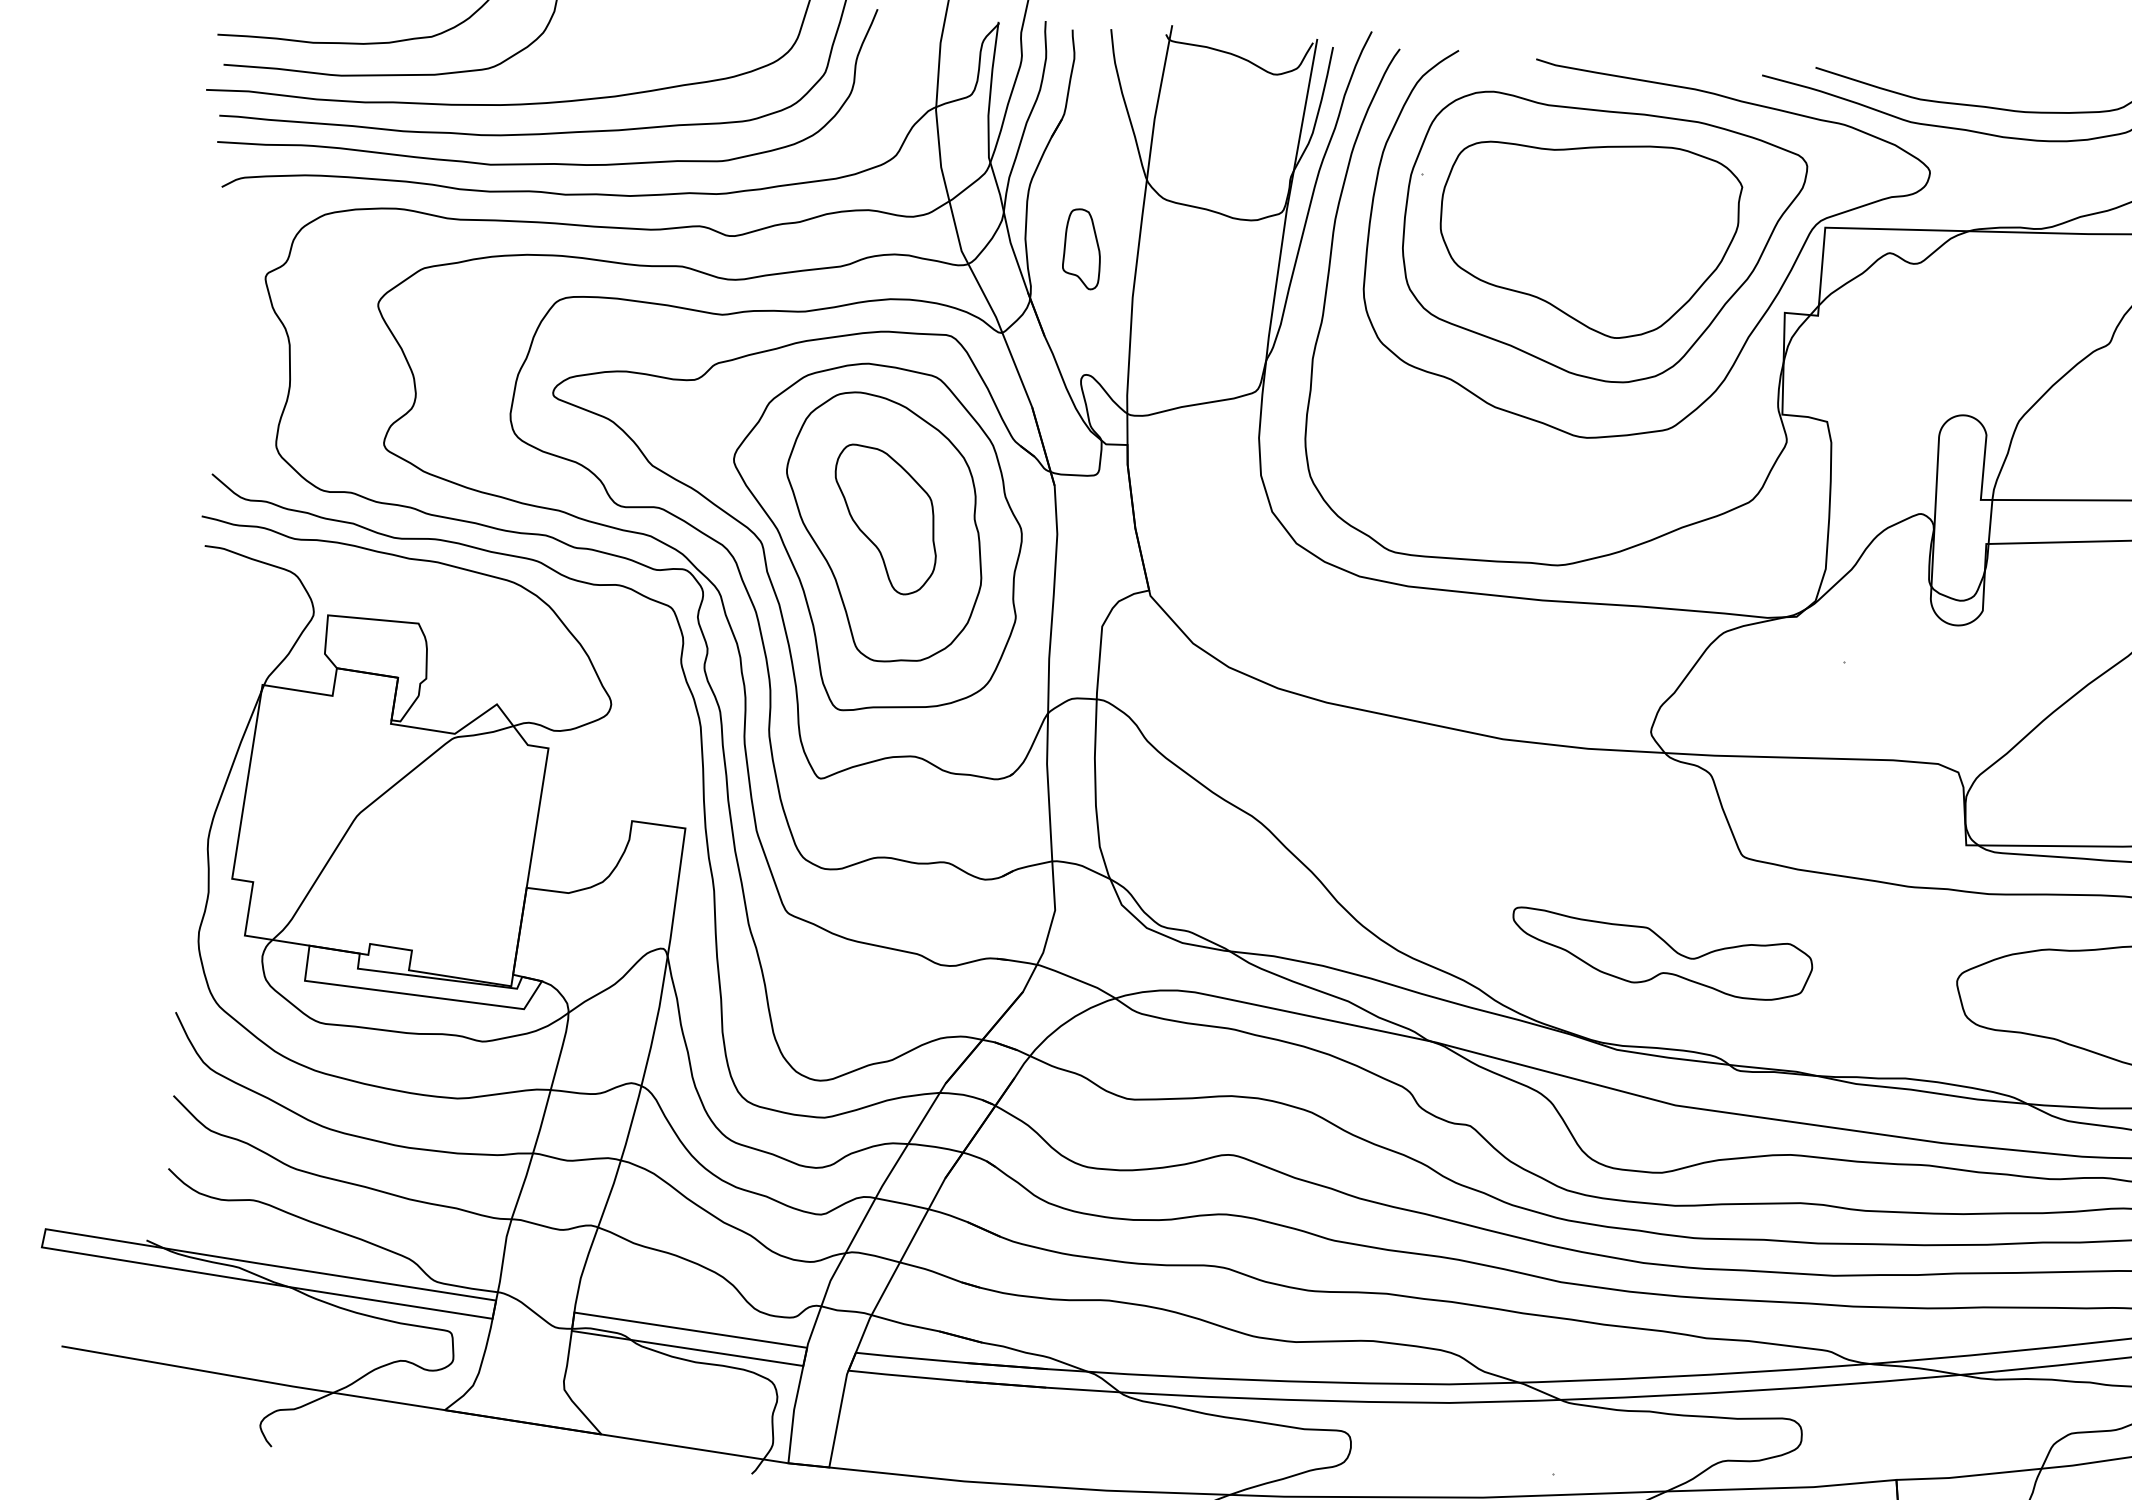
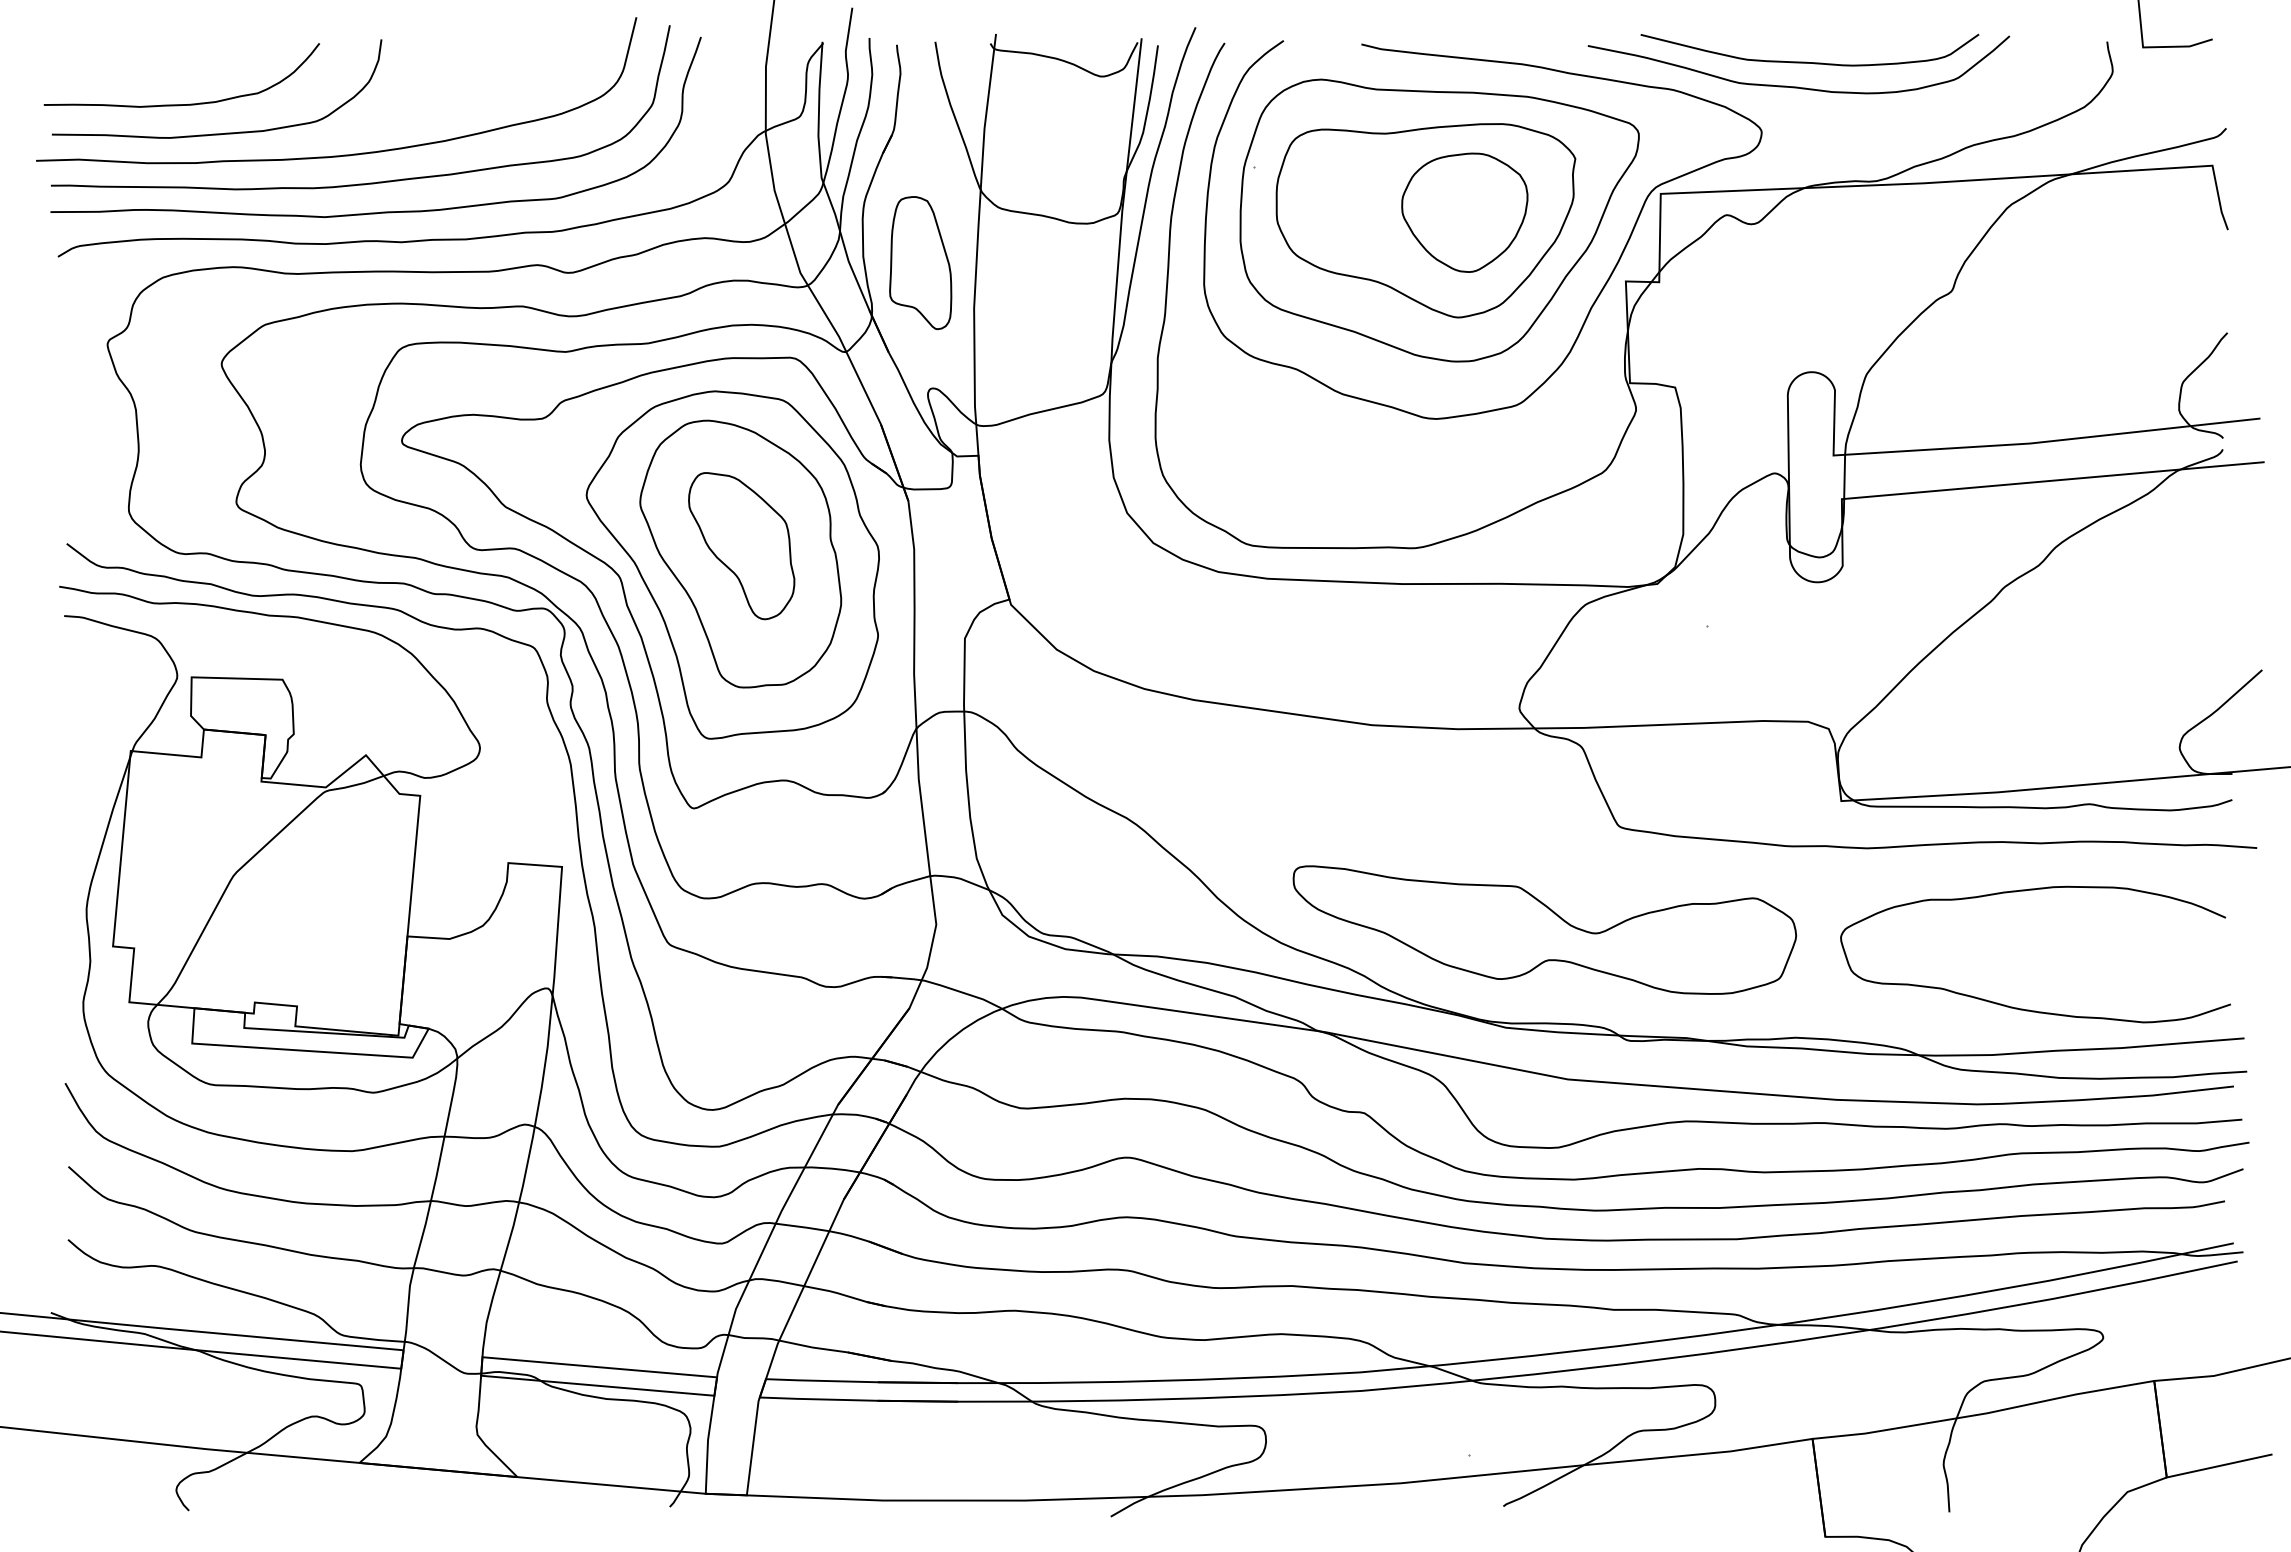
part: (1628, 233) -> (1464, 212), added
part: (1082, 249) -> (920, 263), size x1.67
part: (1661, 954) -> (1544, 929), size x1.67

